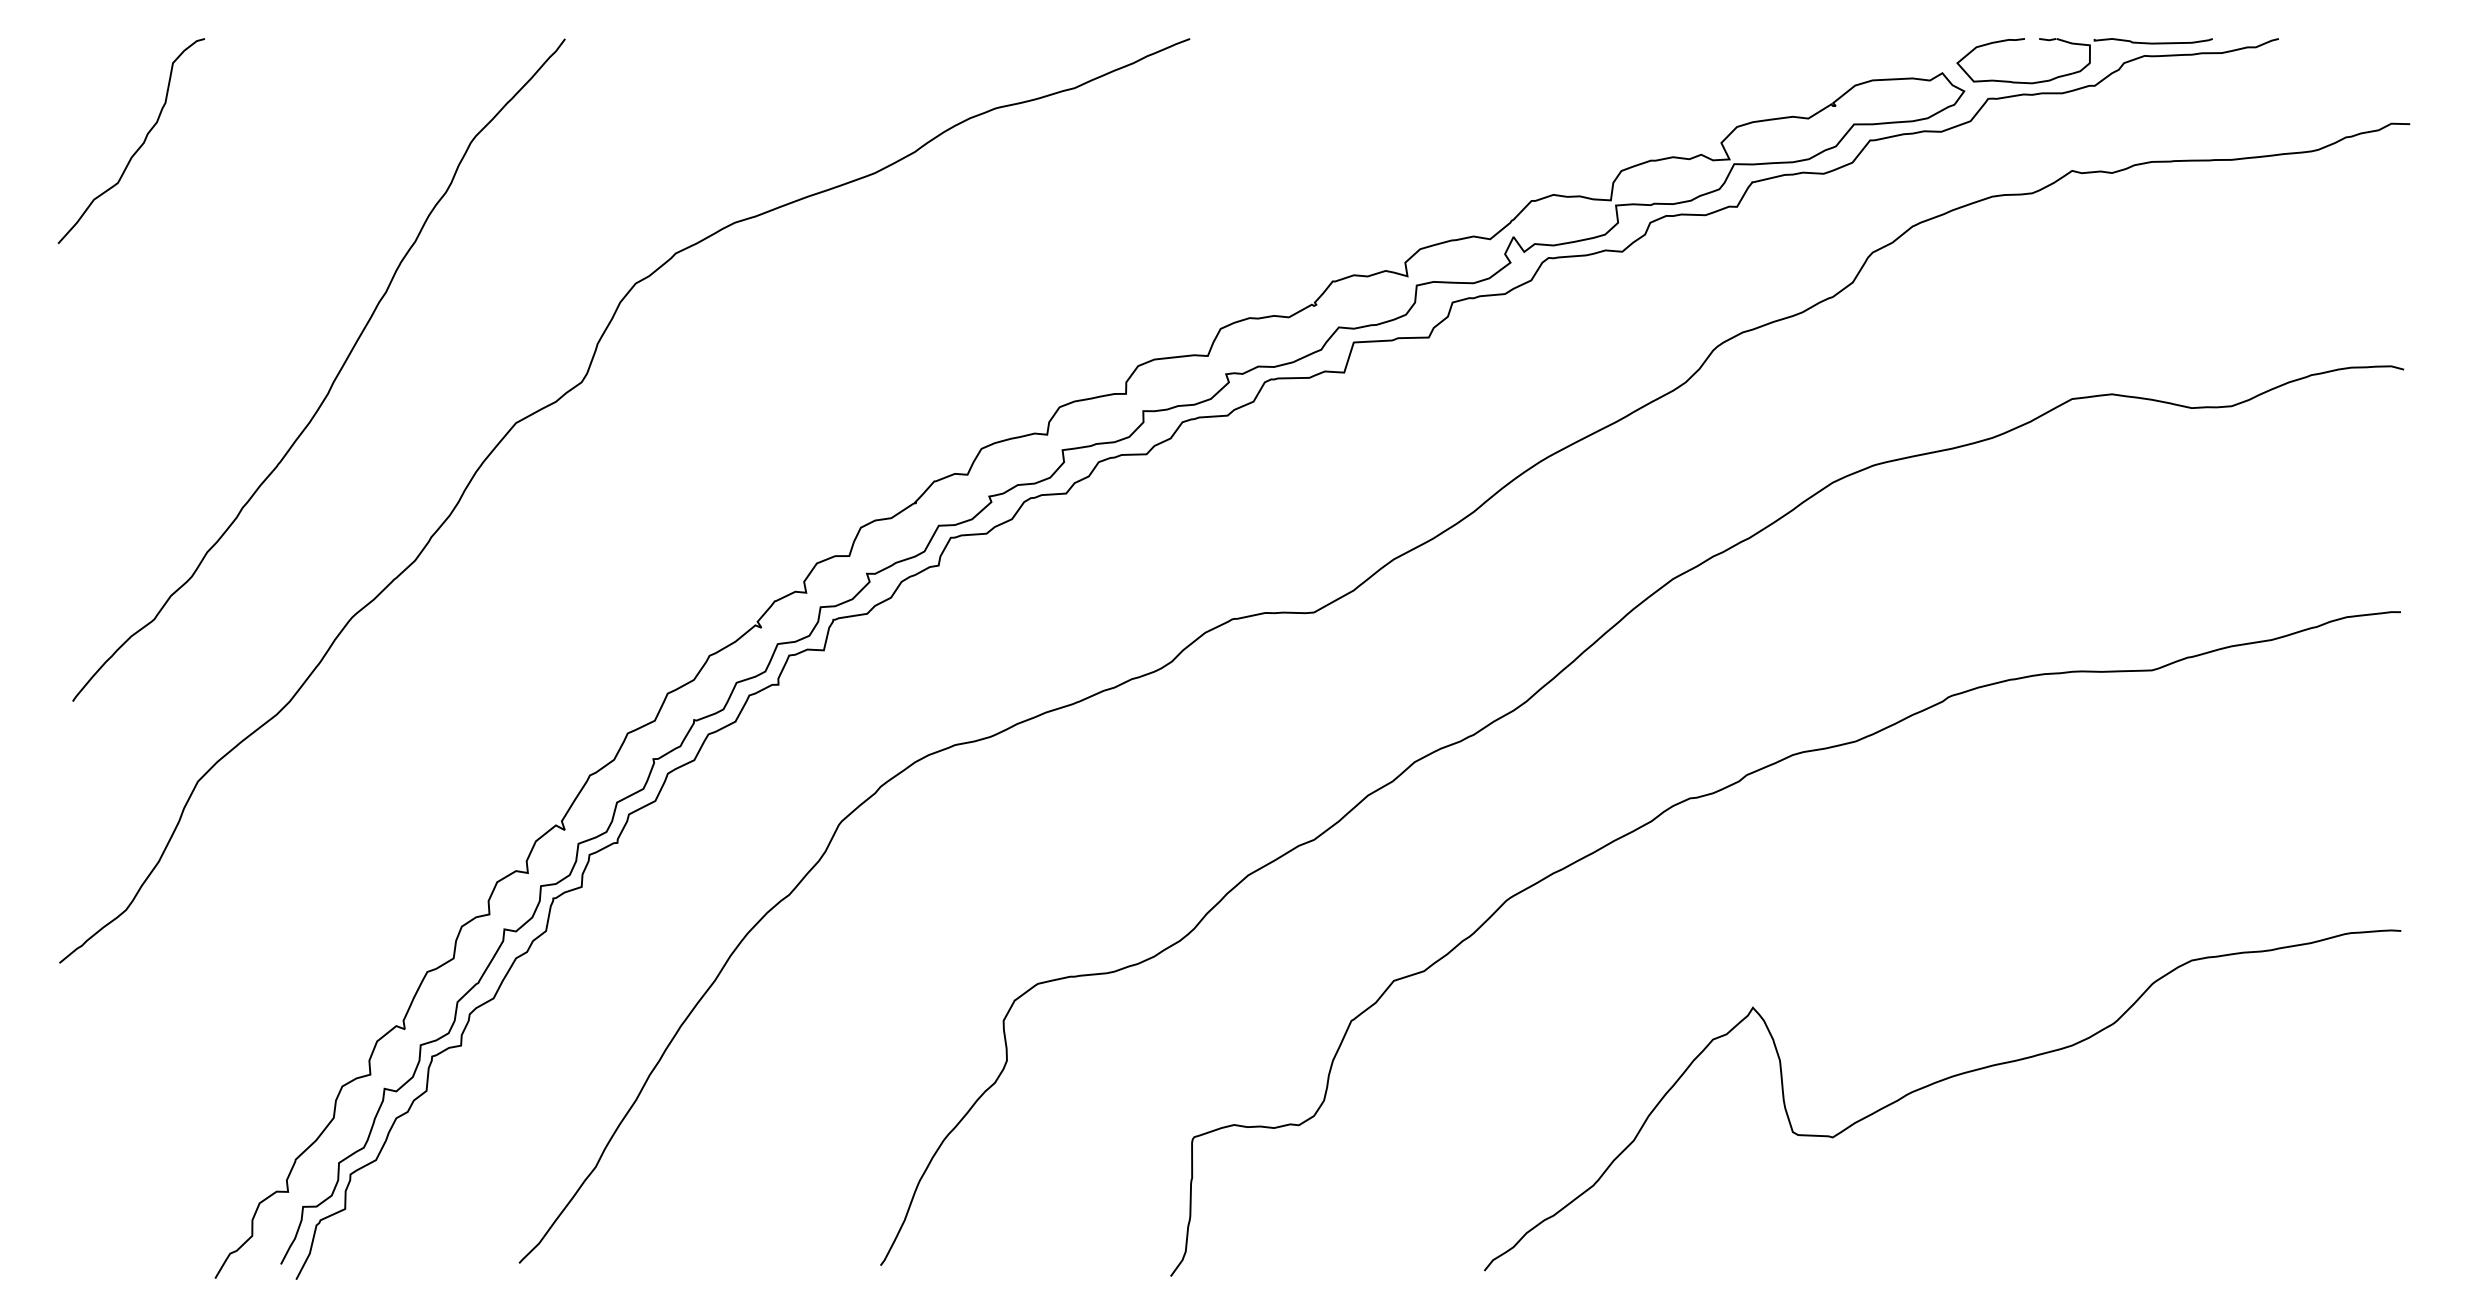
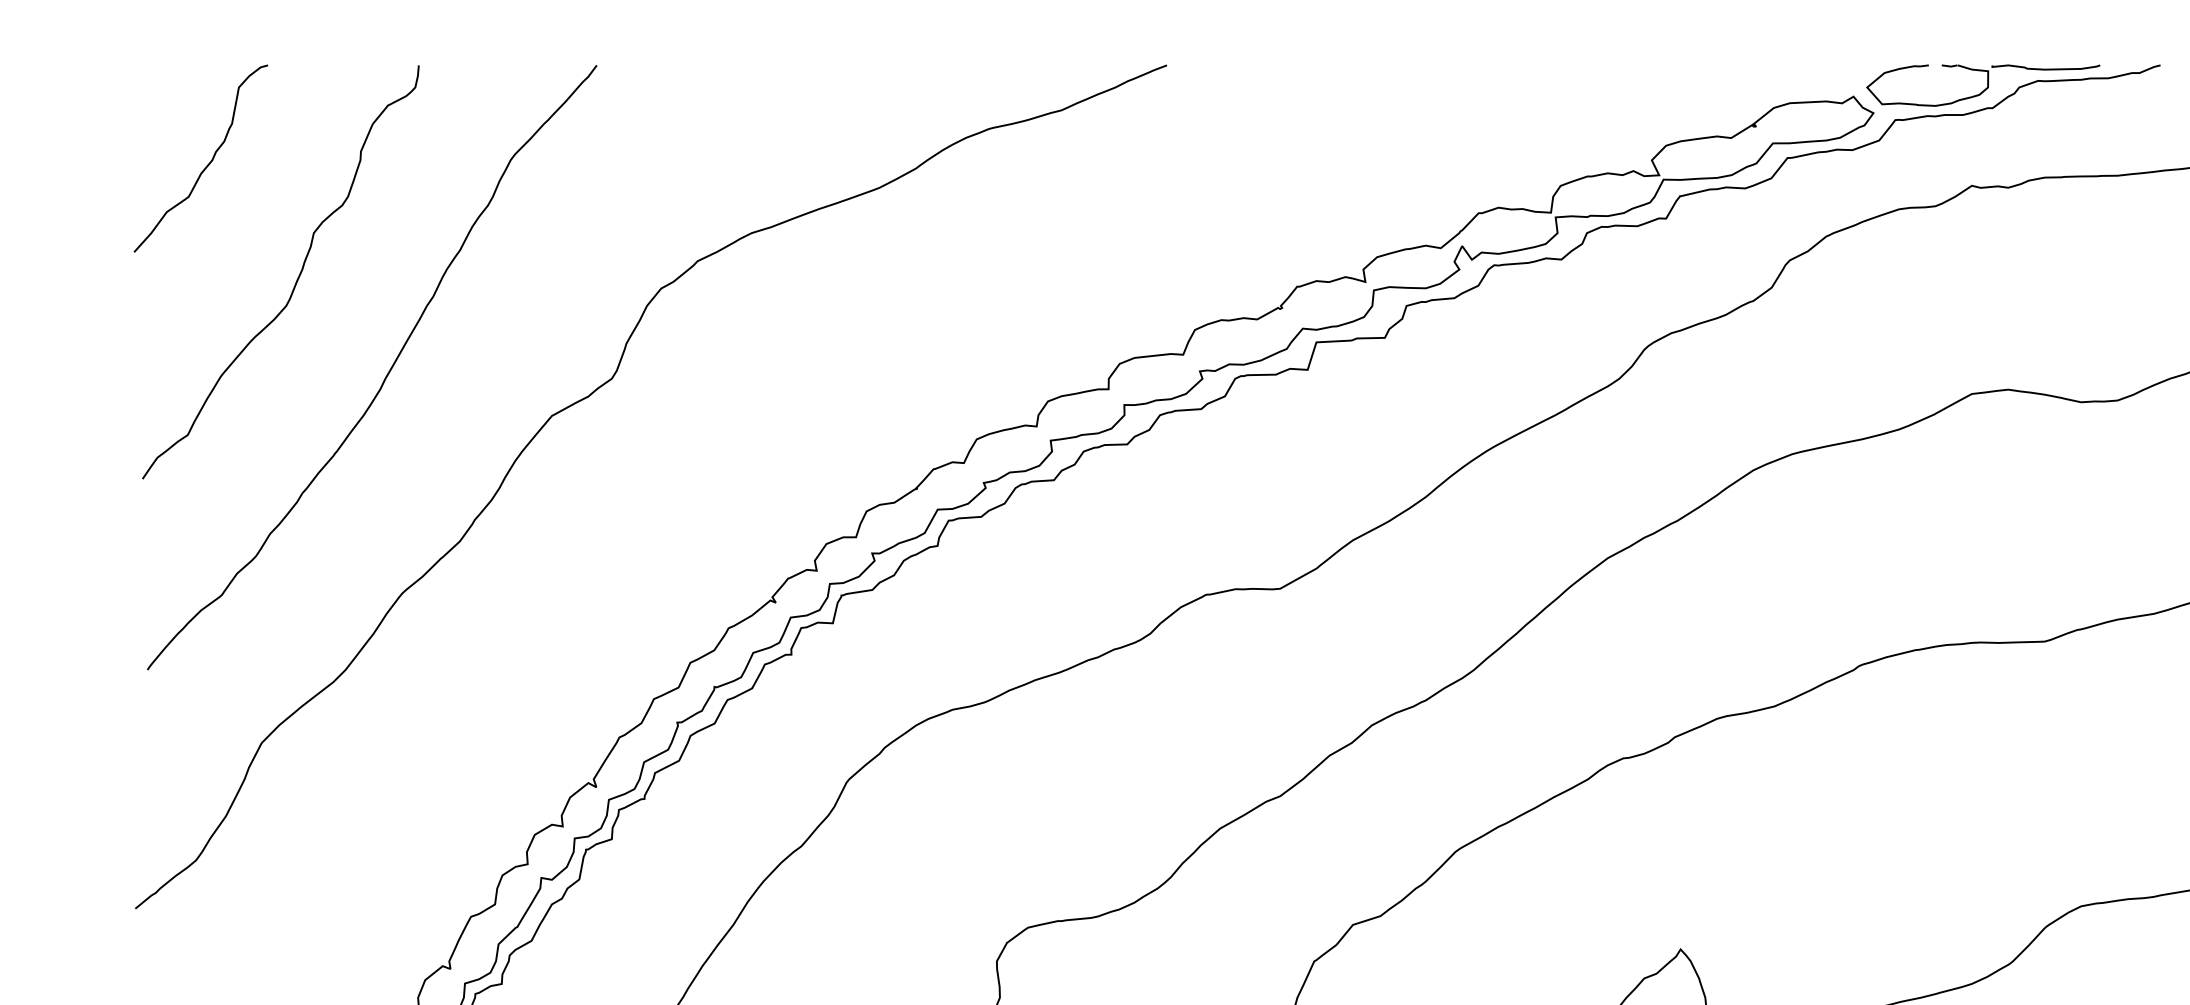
curve: (236, 273) -> (296, 279), added

